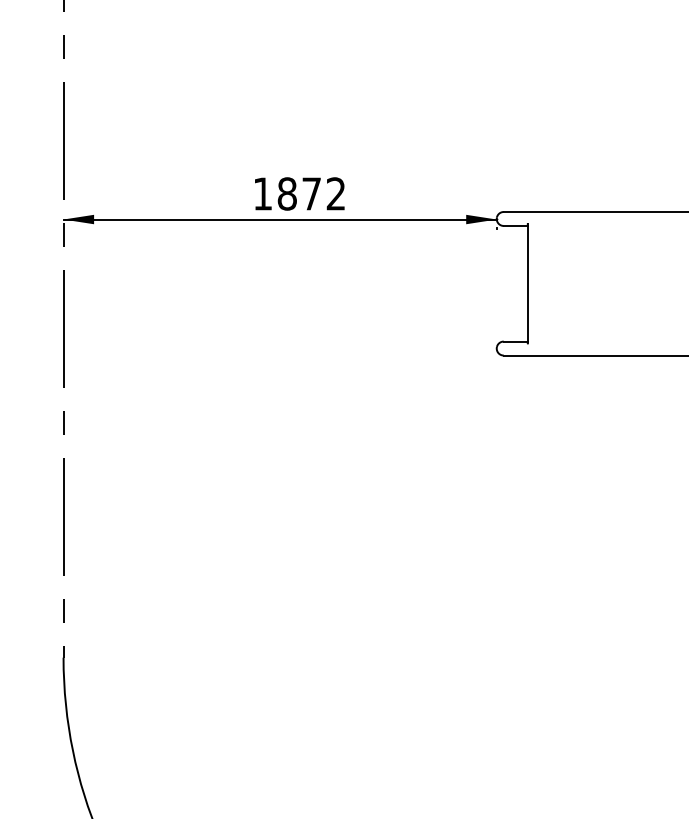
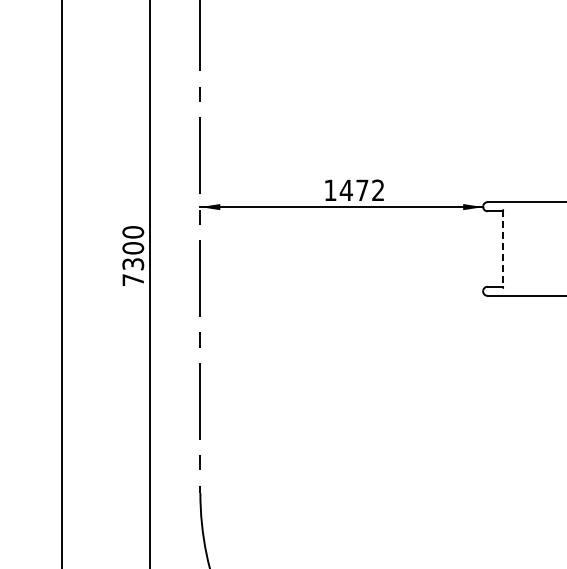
text: (285, 194) -> (345, 190), 1872 -> 1472
line: (527, 284) -> (503, 249), solid -> dashed

